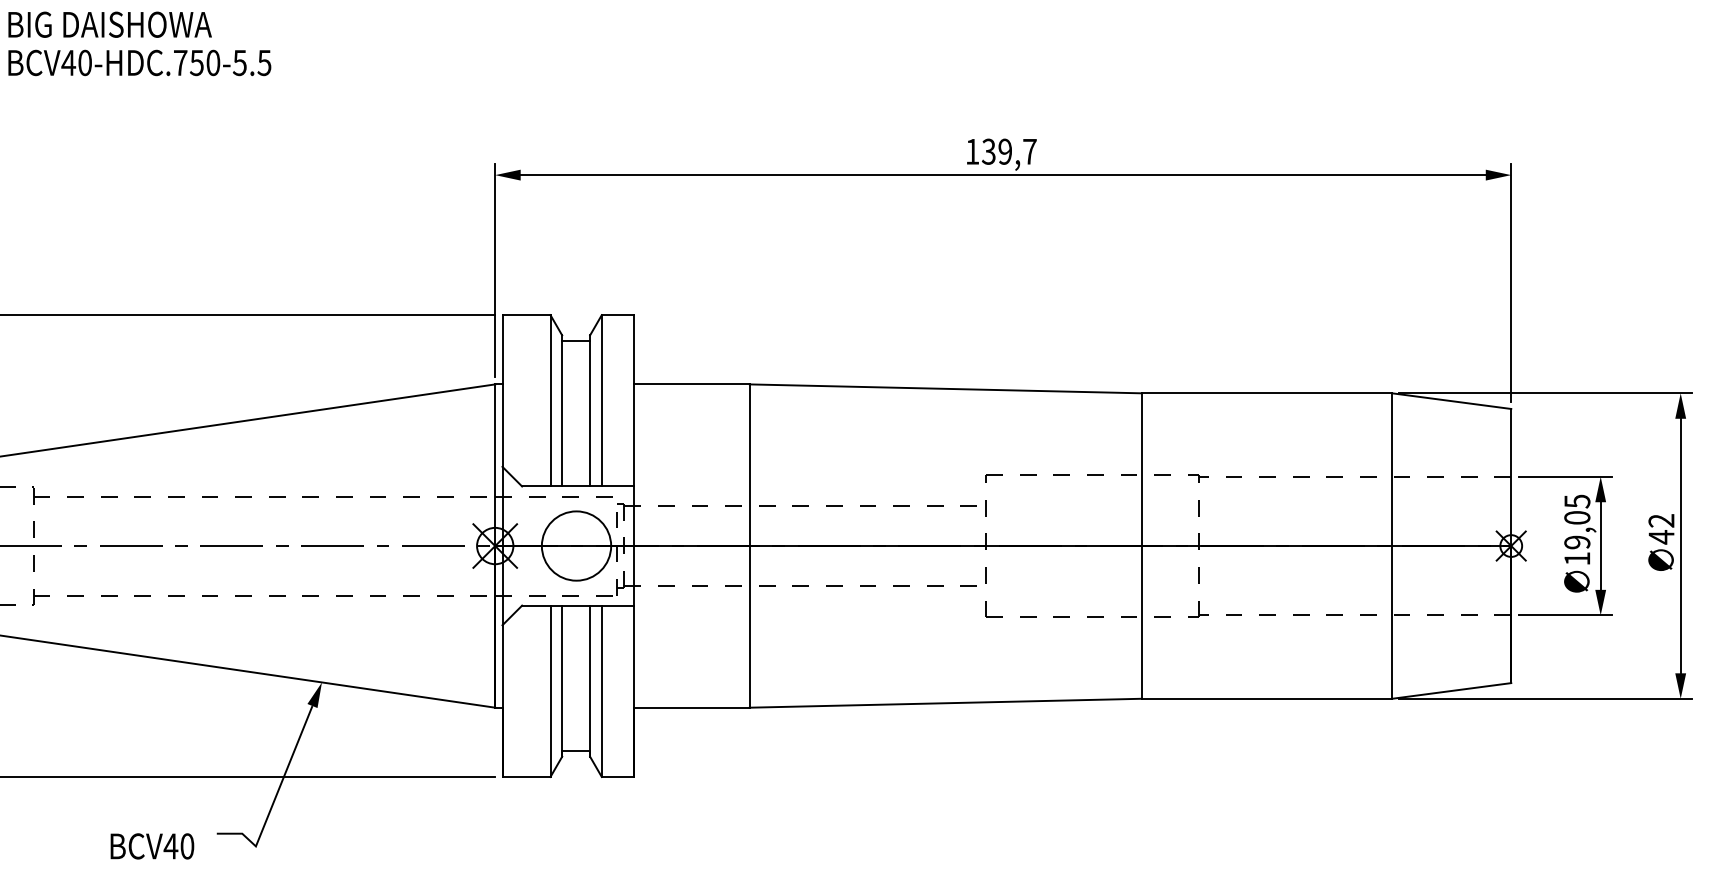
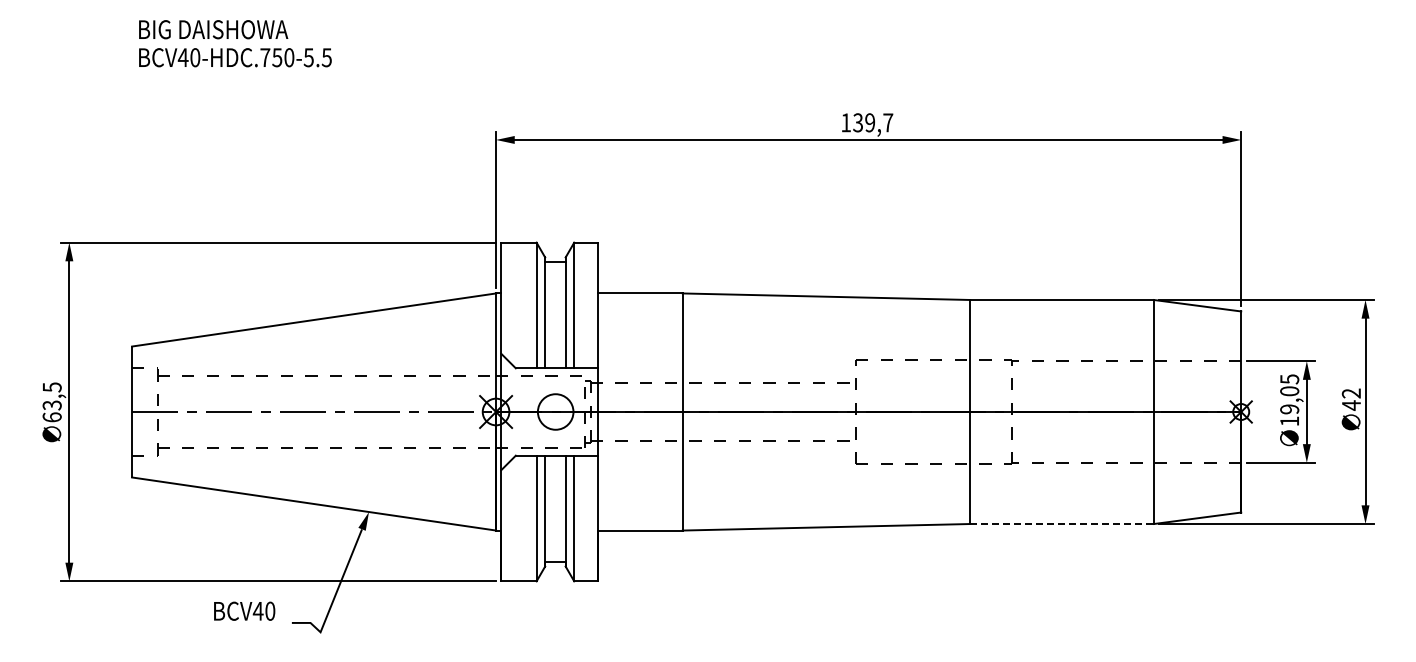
circle: (576, 545) -> (555, 411), size x0.7
line: (1267, 699) -> (1062, 524), solid -> dashed
text: (152, 845) -> (244, 610), moved

